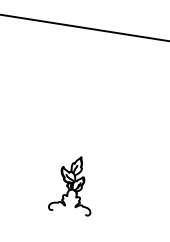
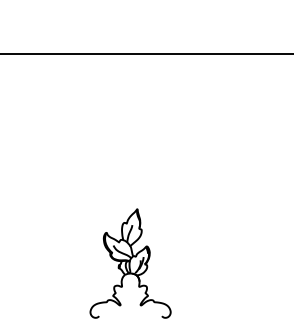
part: (73, 184) -> (130, 263), size x1.43

